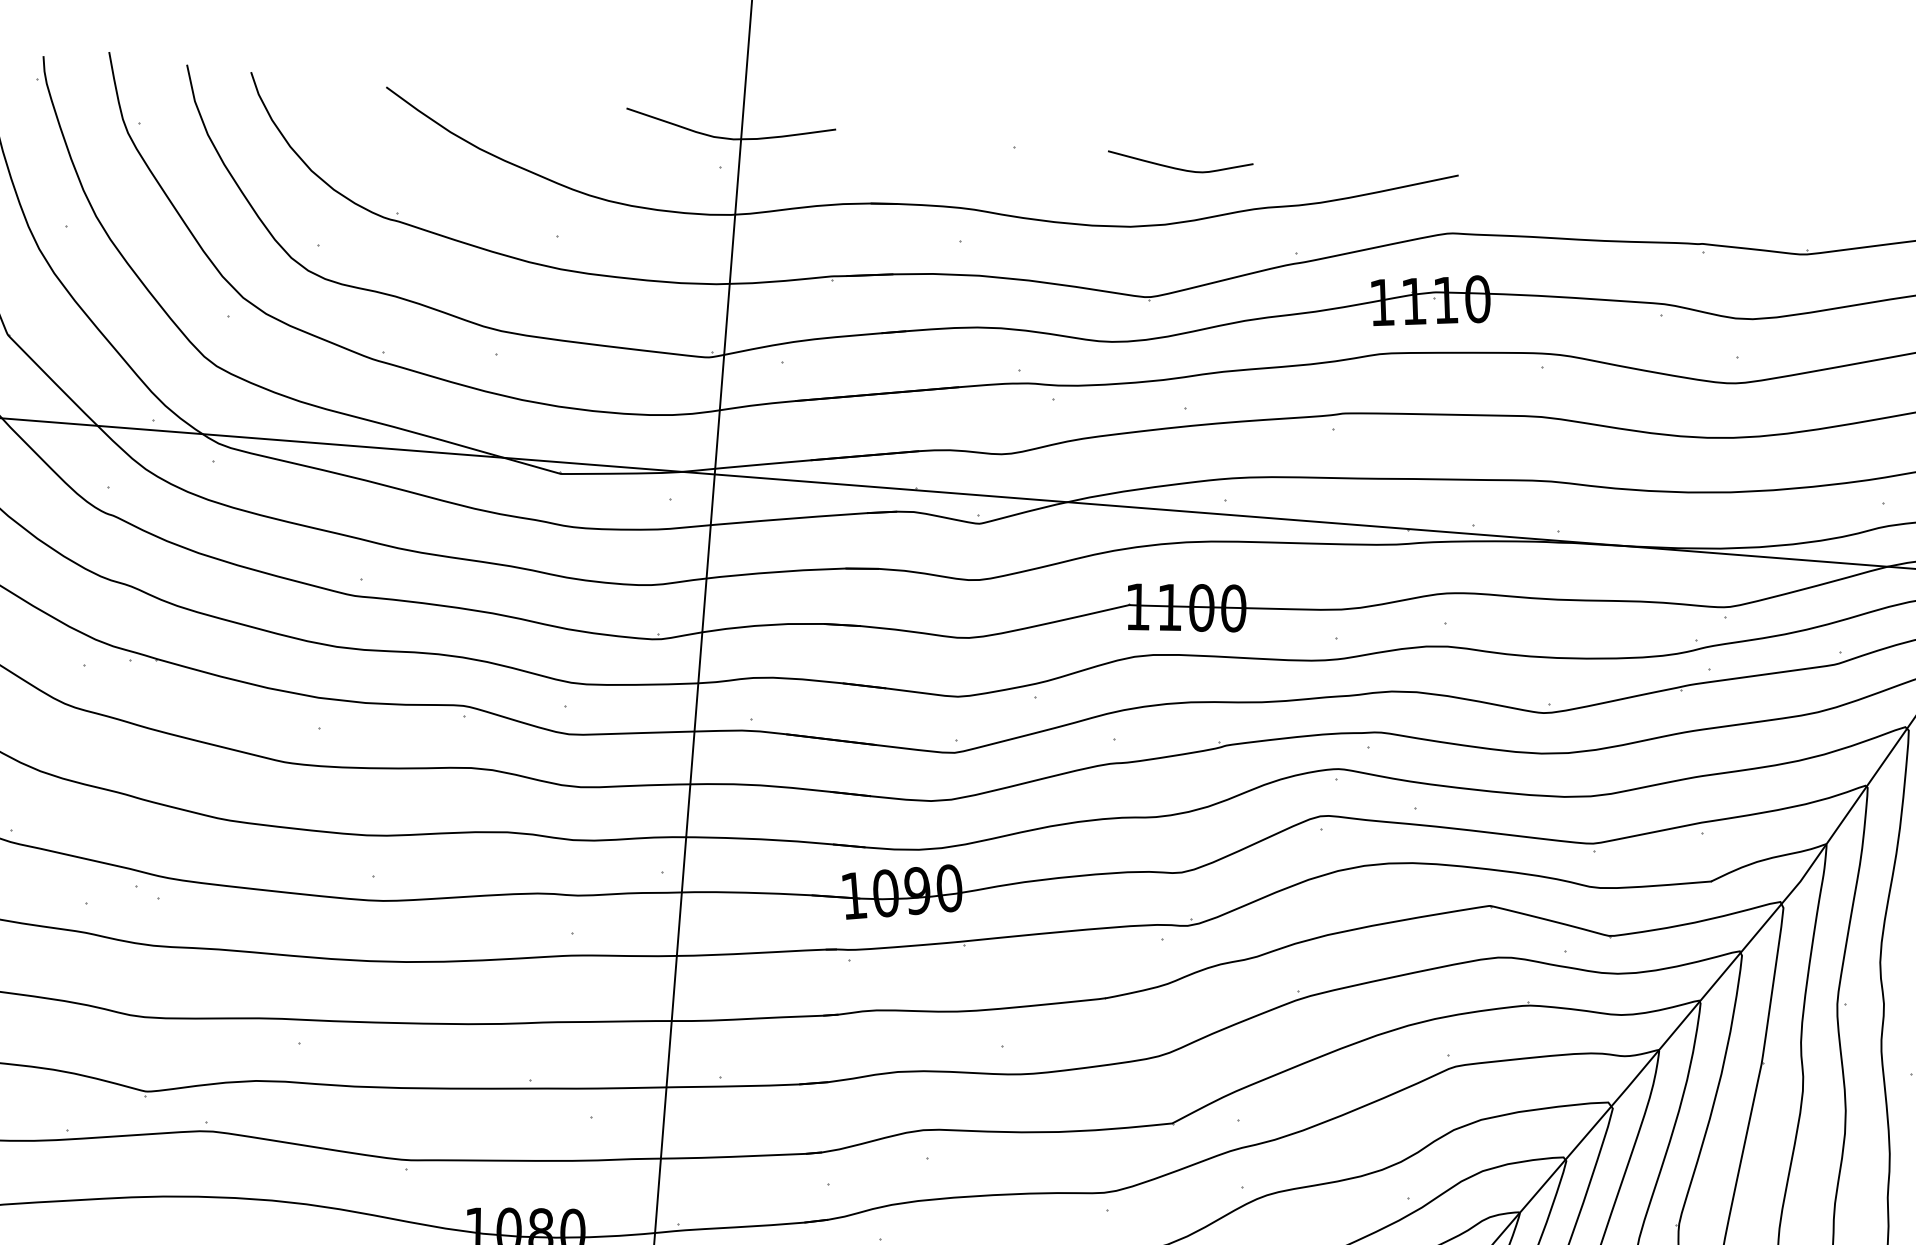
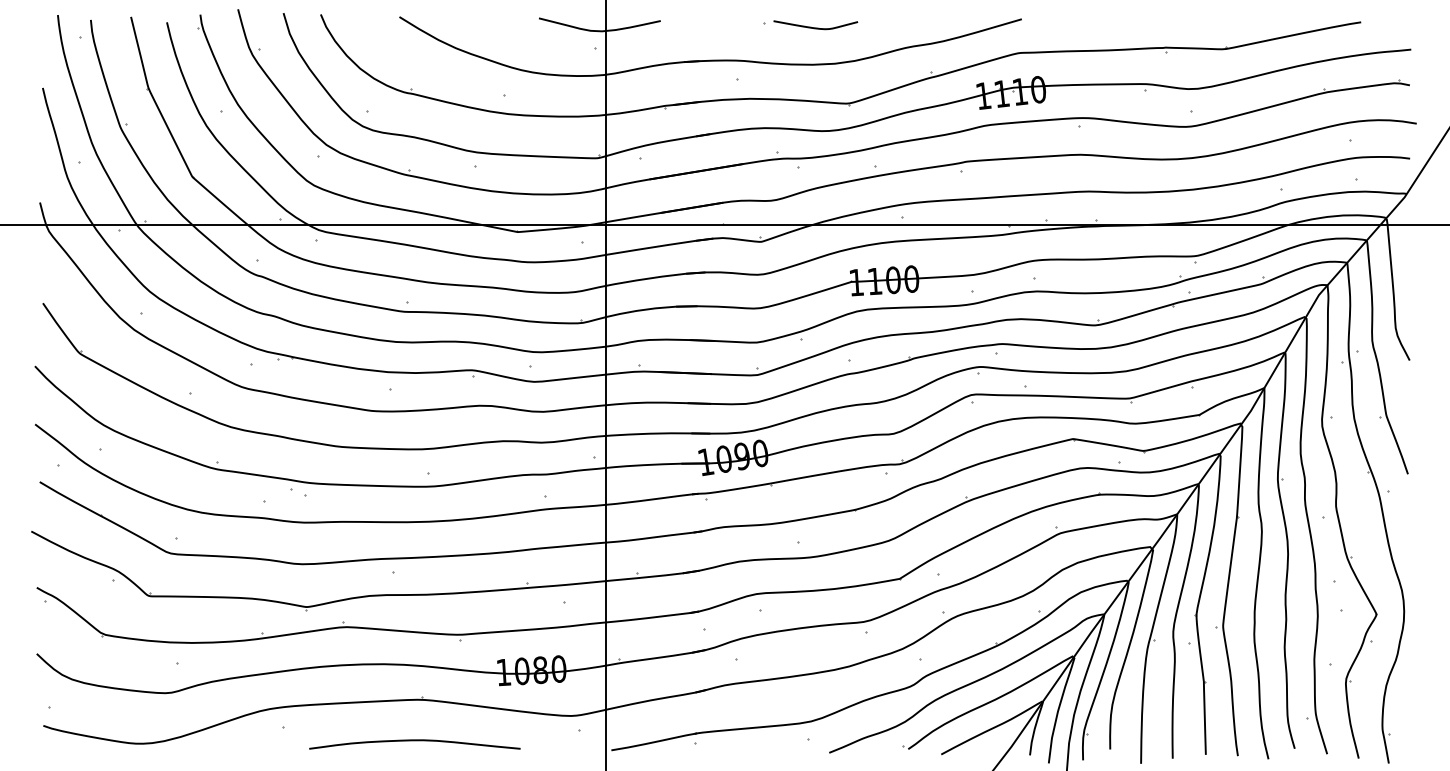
curve: (1179, 167) -> (815, 27), moved

